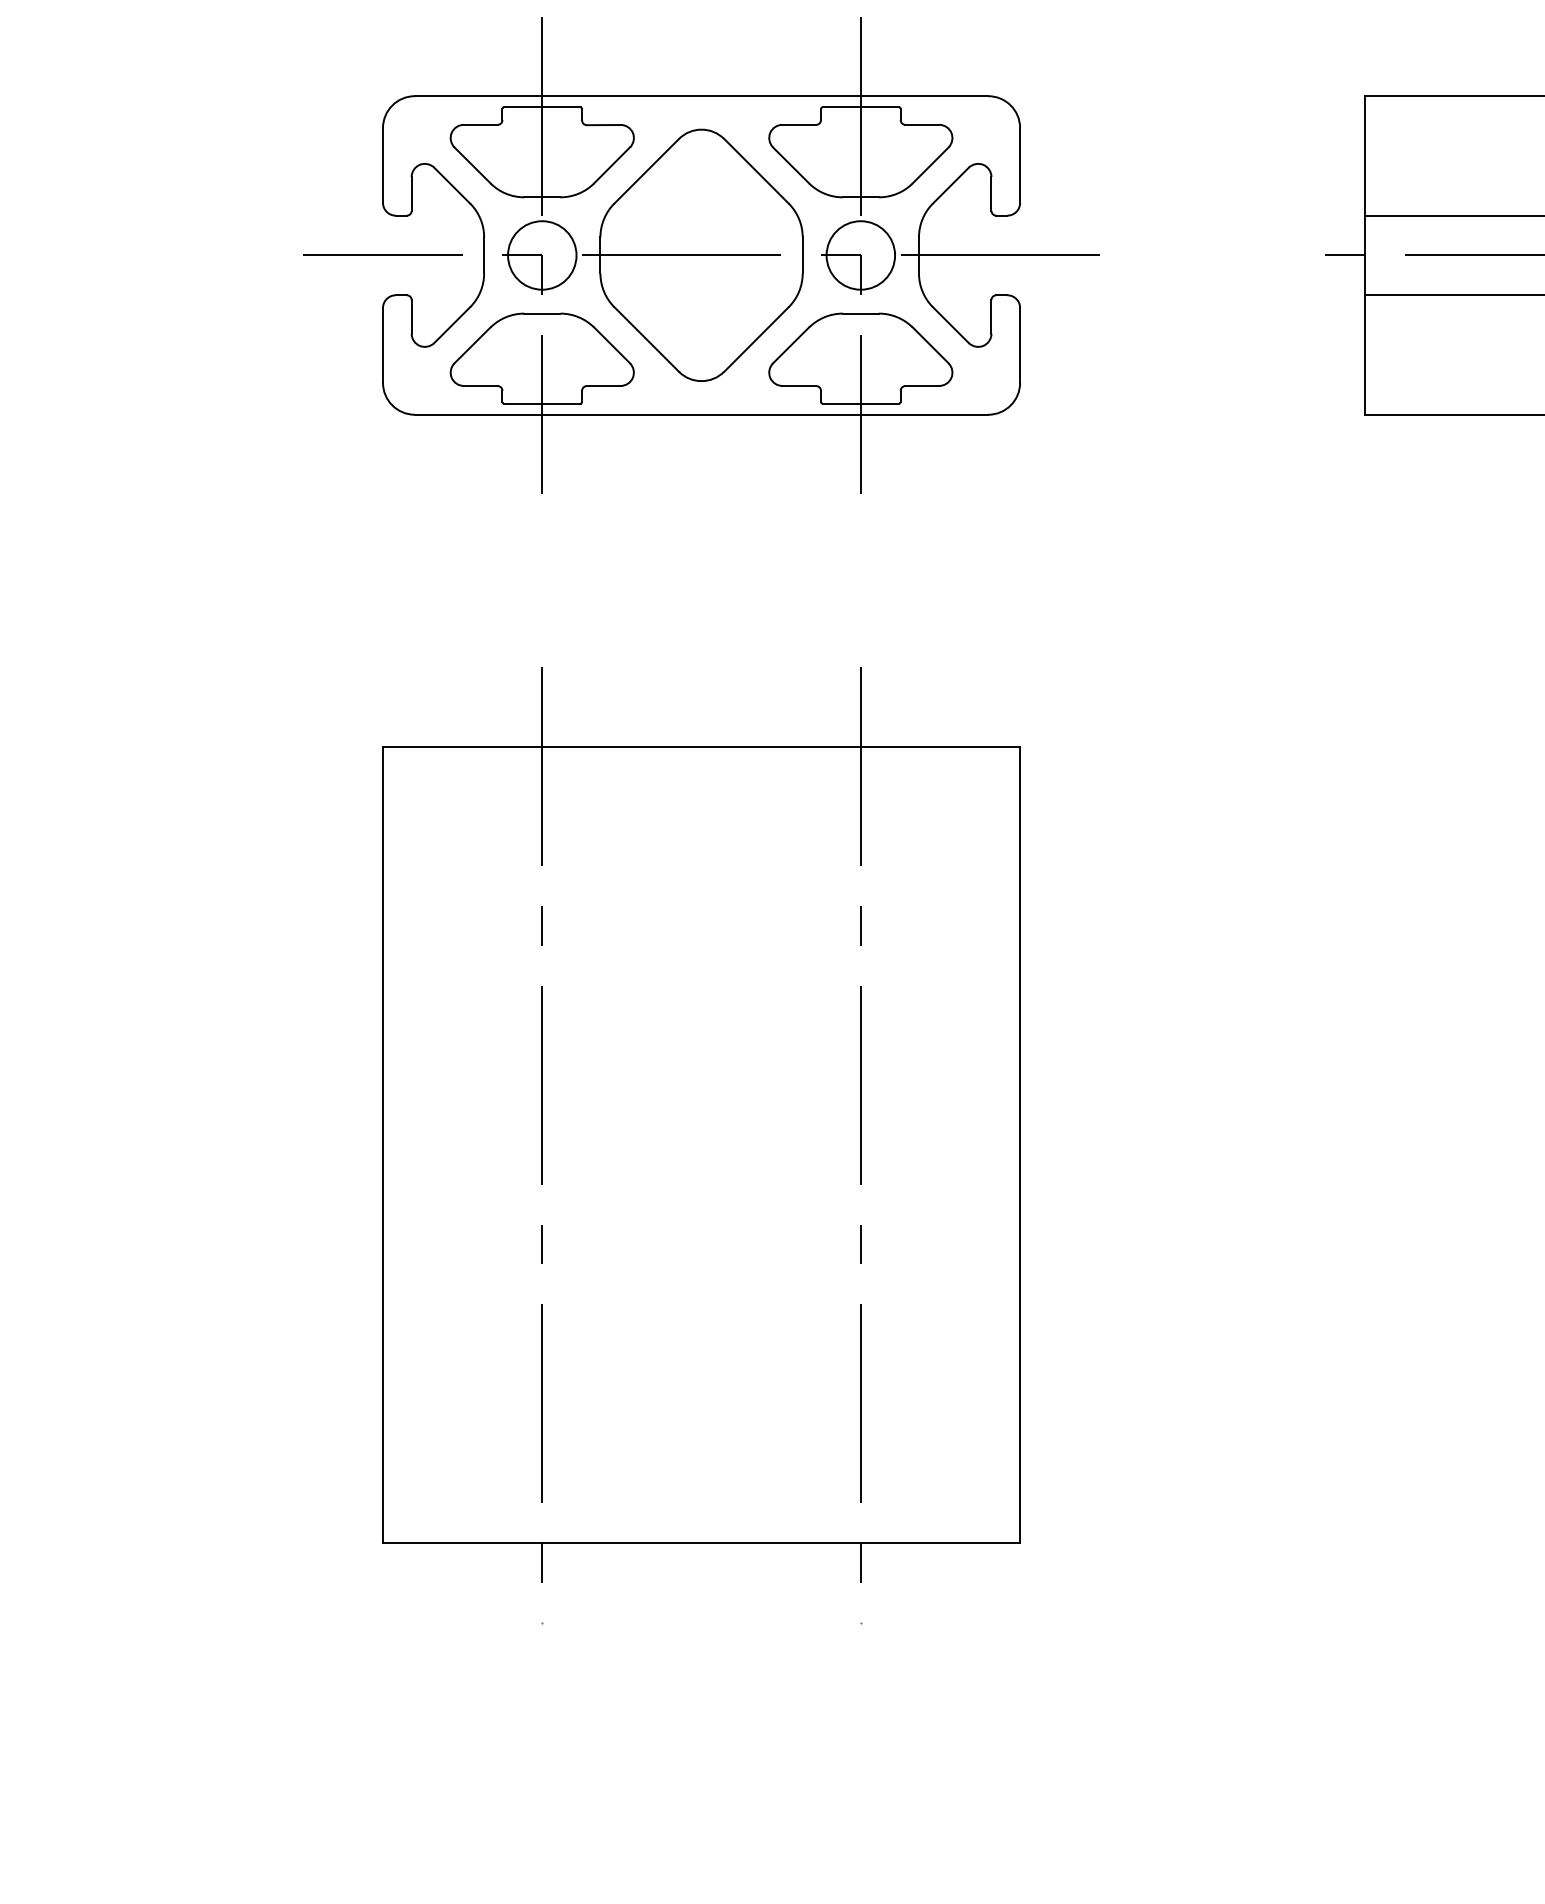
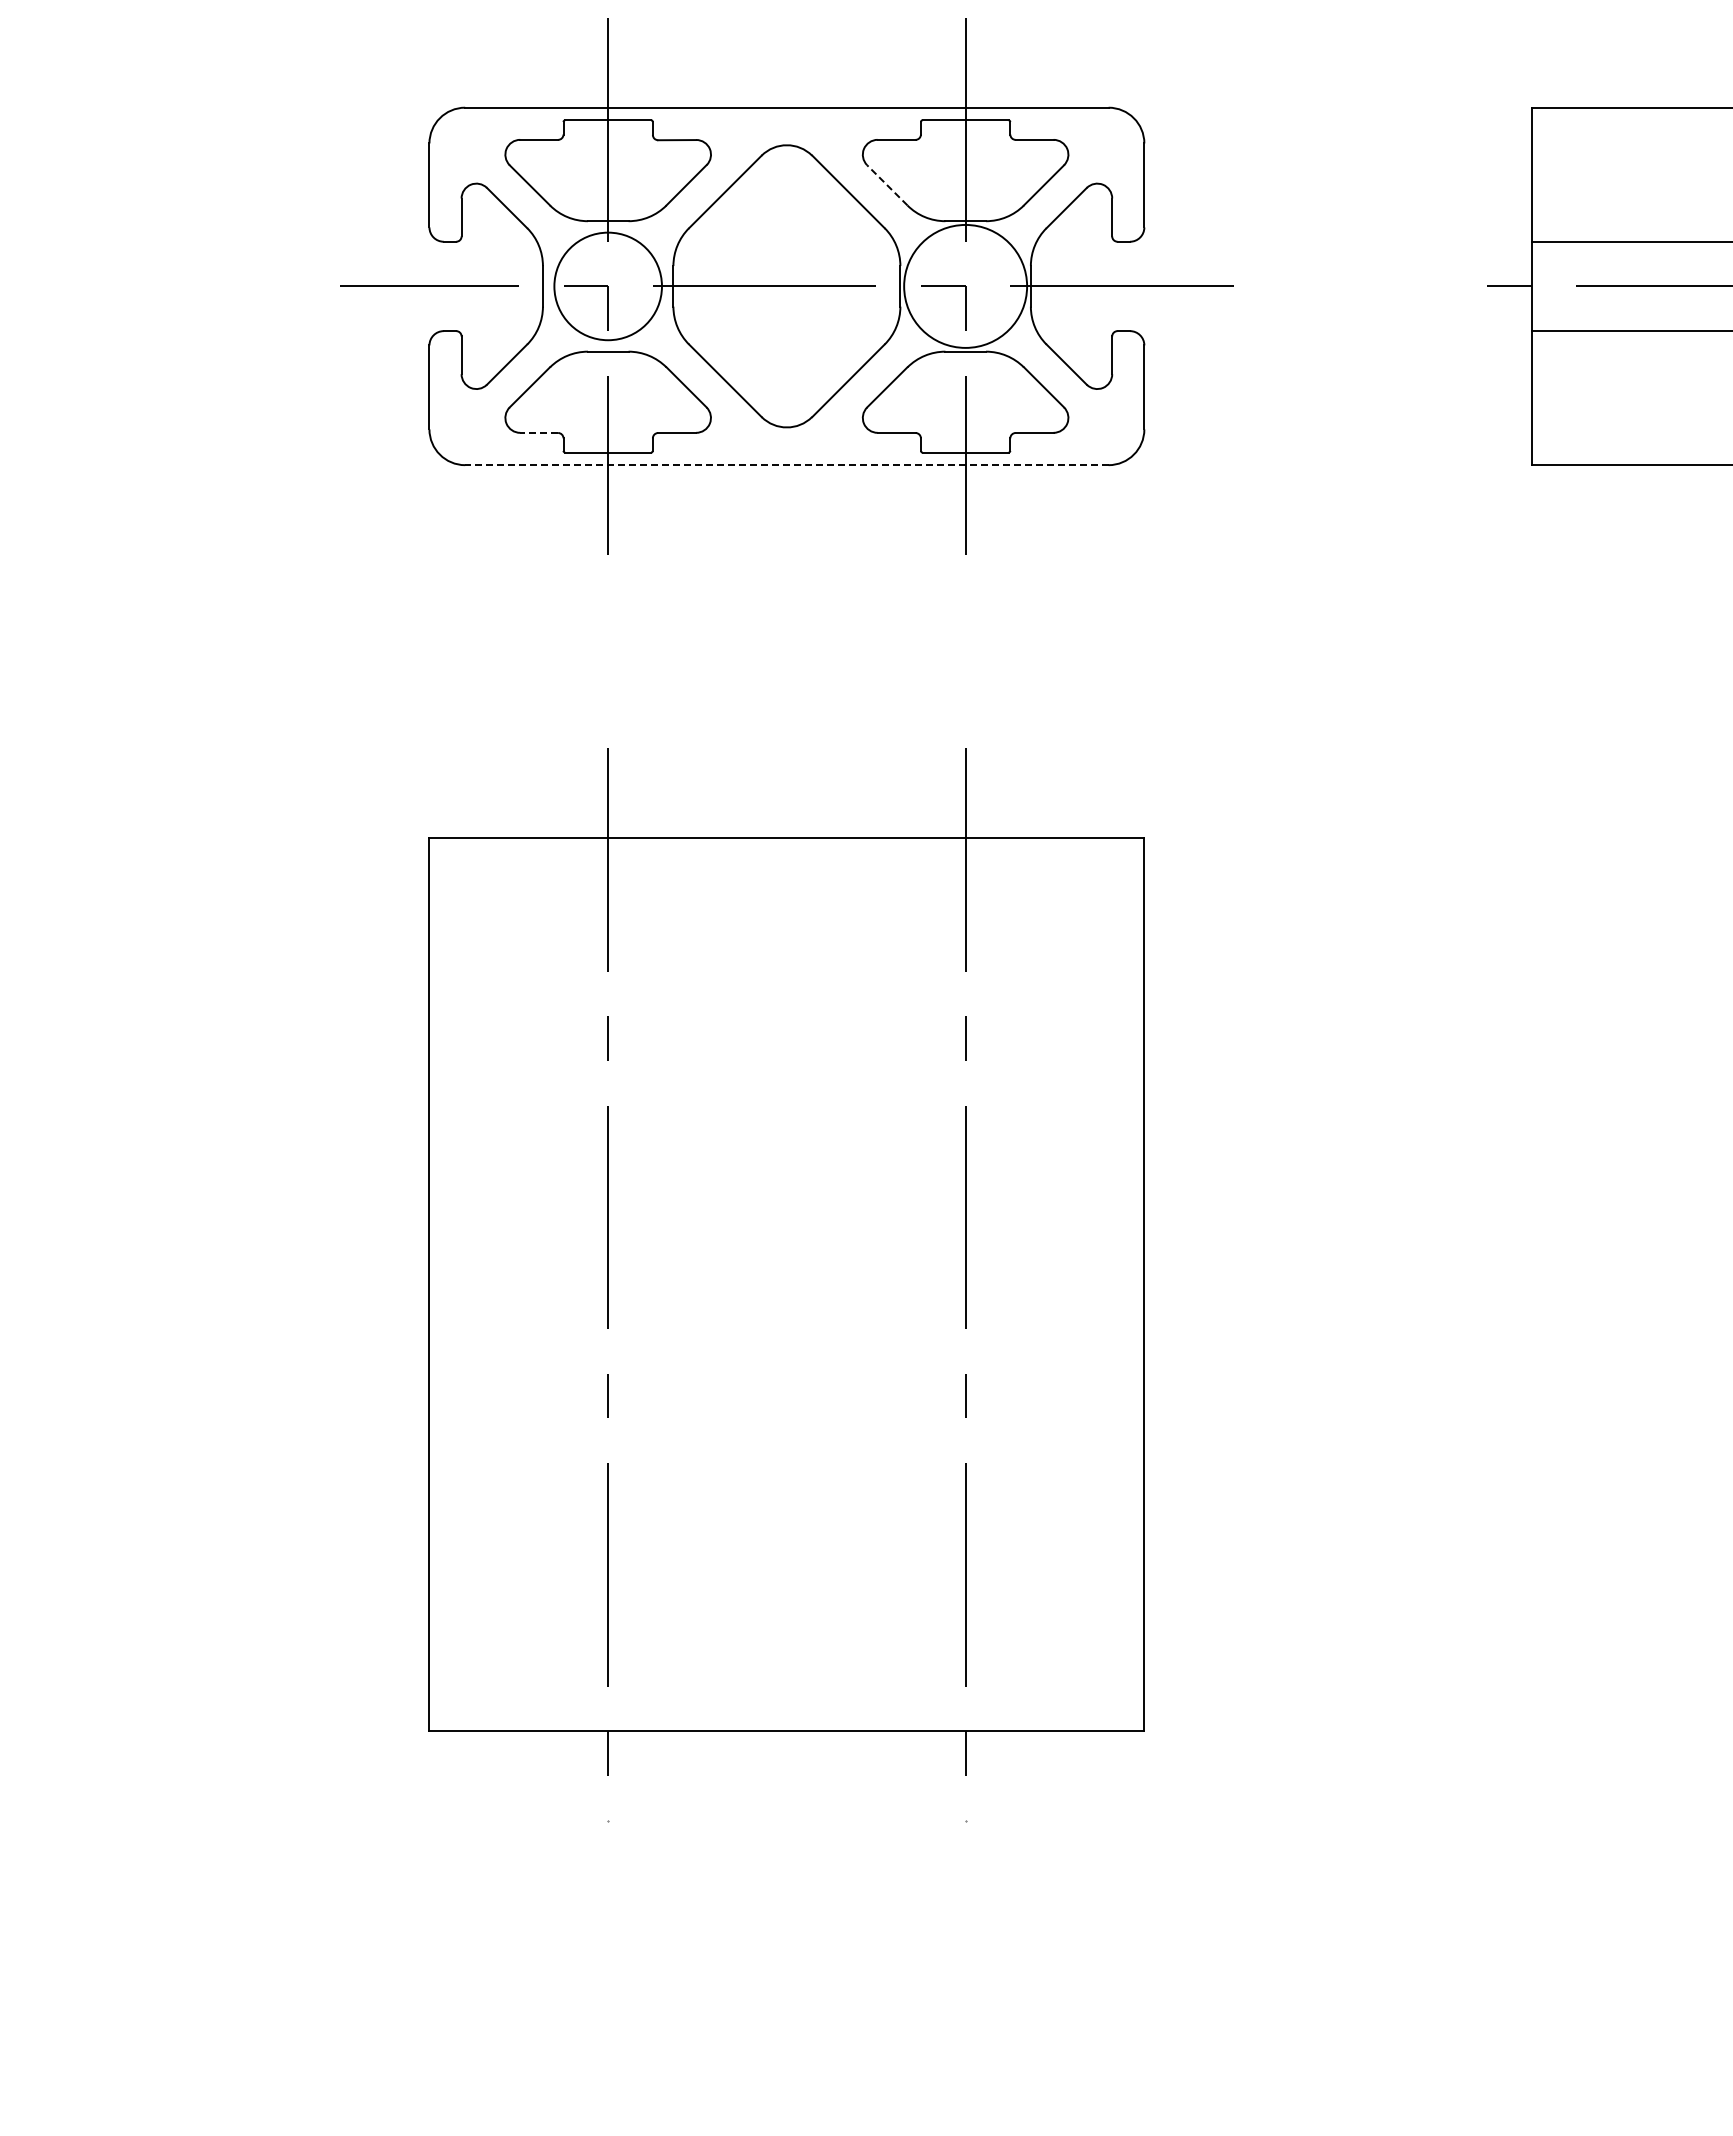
line: (791, 165) -> (887, 185), solid -> dashed
circle: (541, 255) -> (607, 286), size x1.4
circle: (860, 255) -> (965, 286), size x1.6
line: (481, 386) -> (539, 433), solid -> dashed
line: (701, 415) -> (786, 465), solid -> dashed

